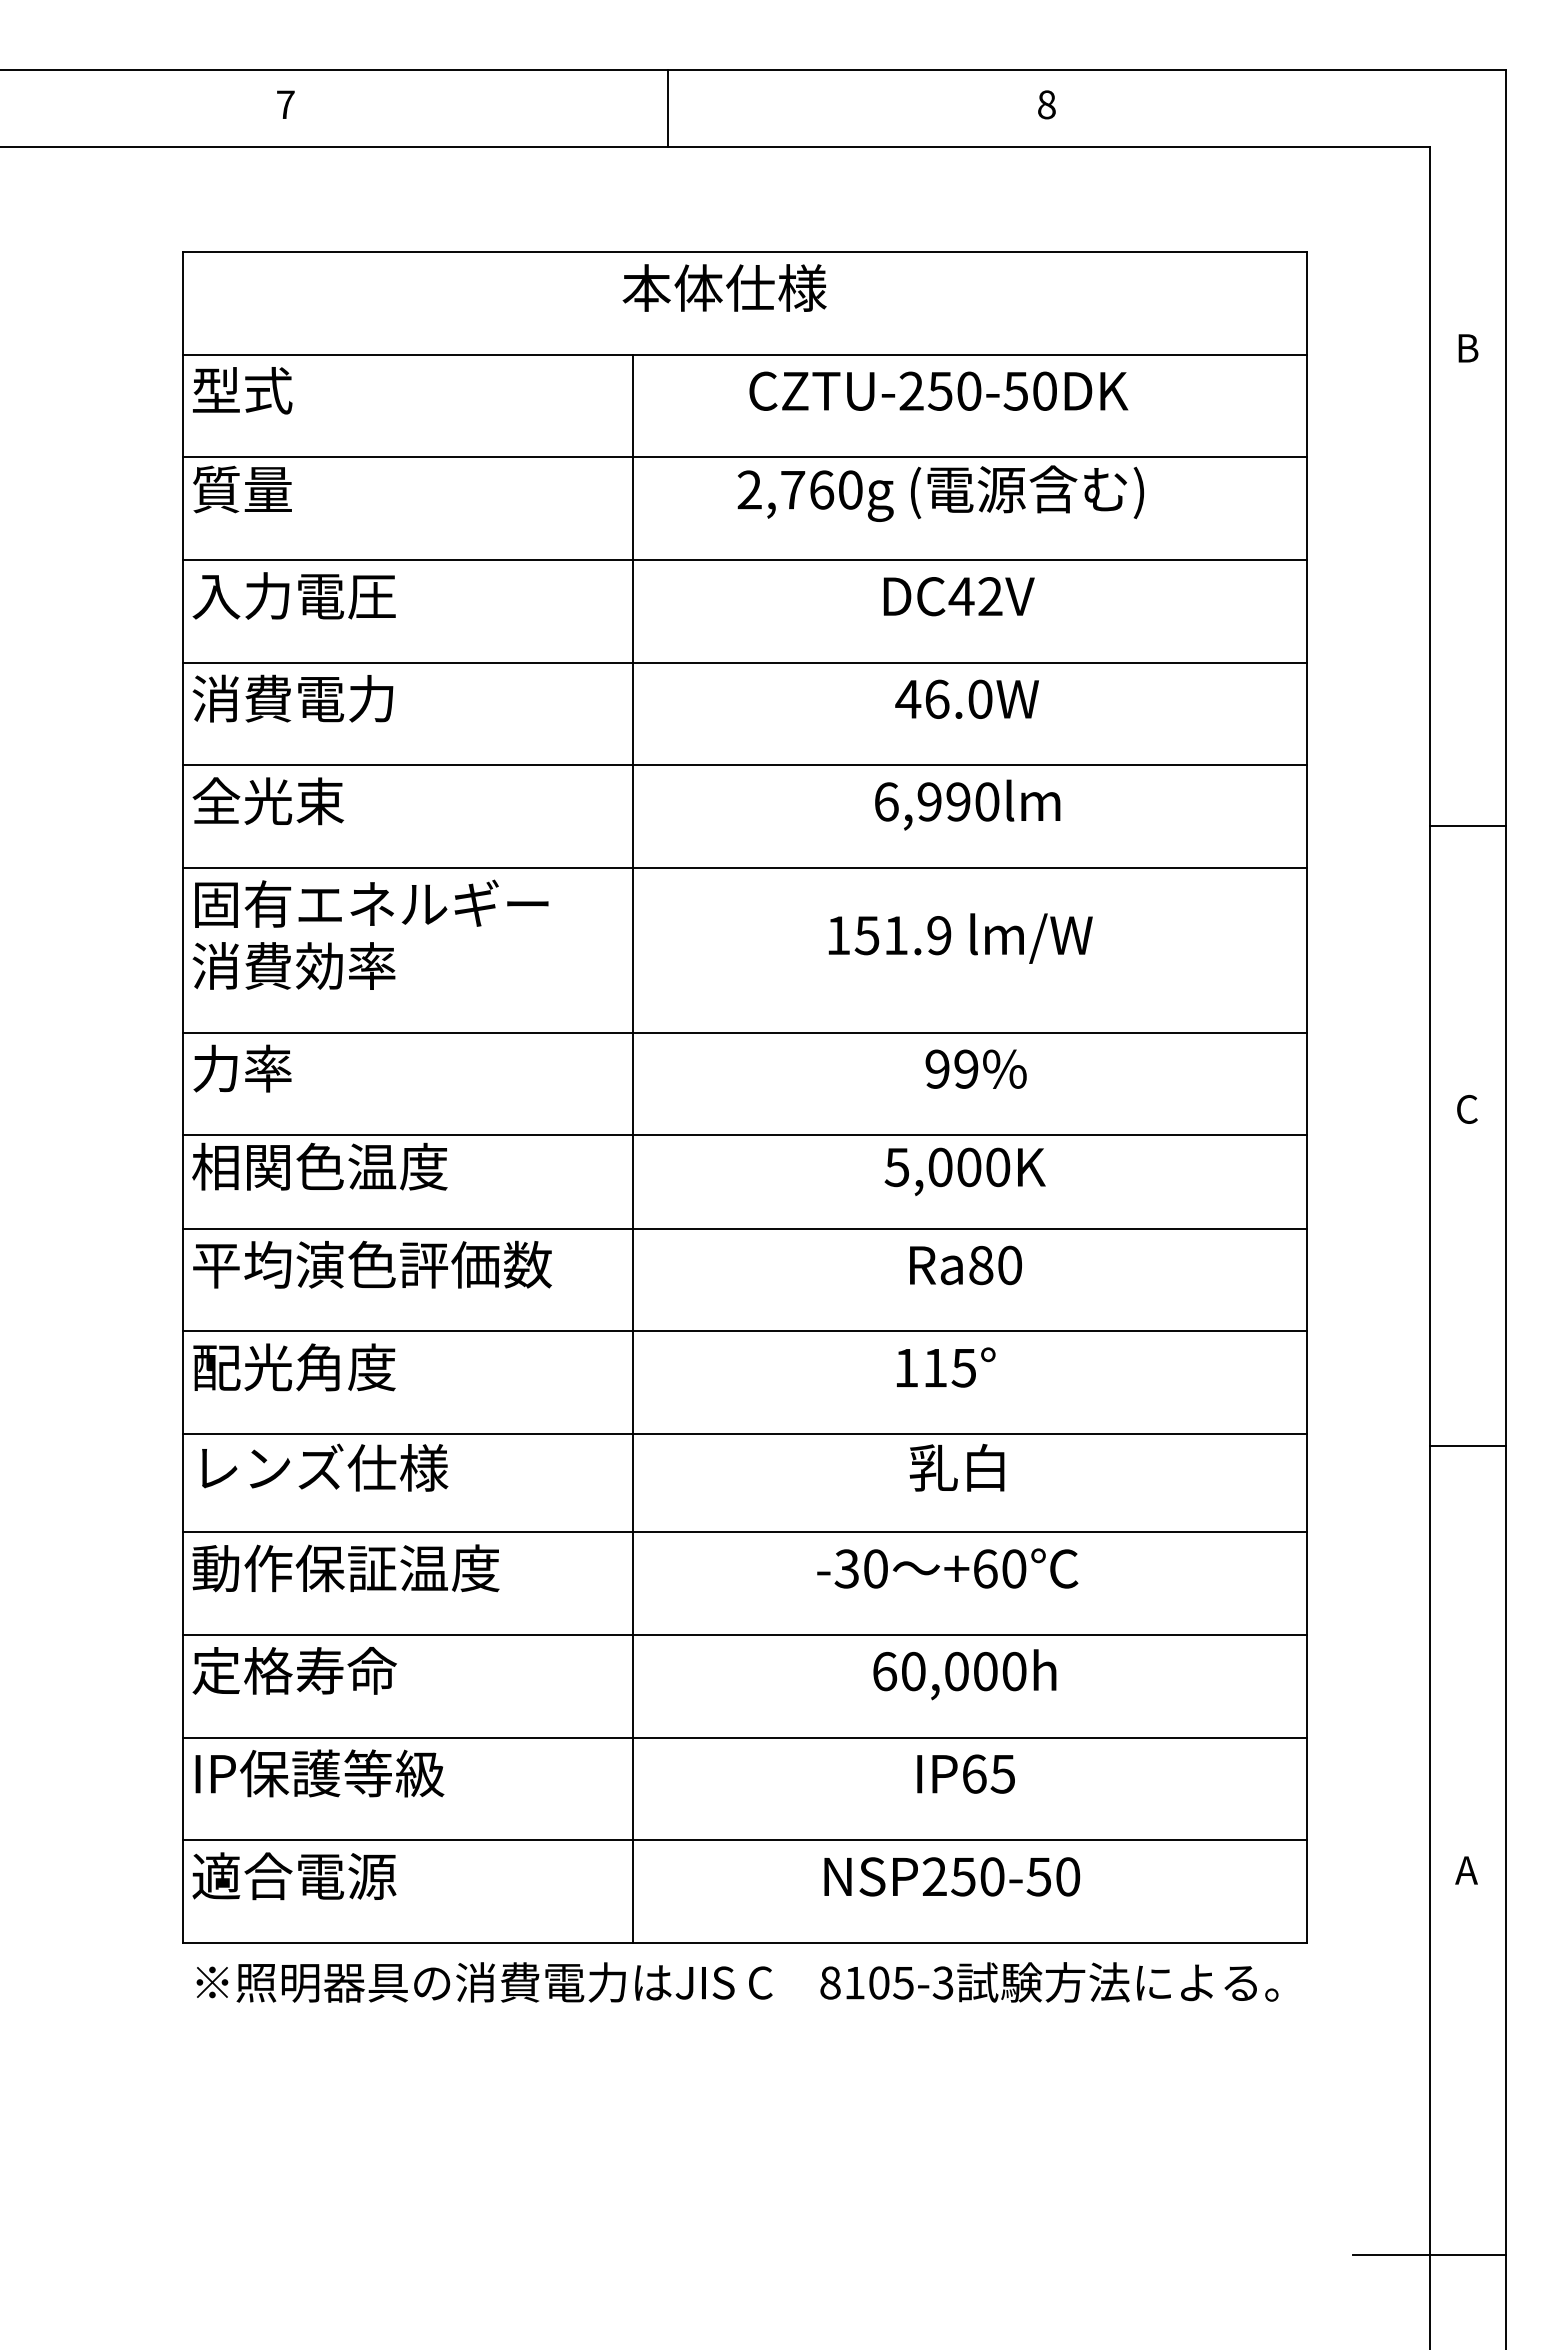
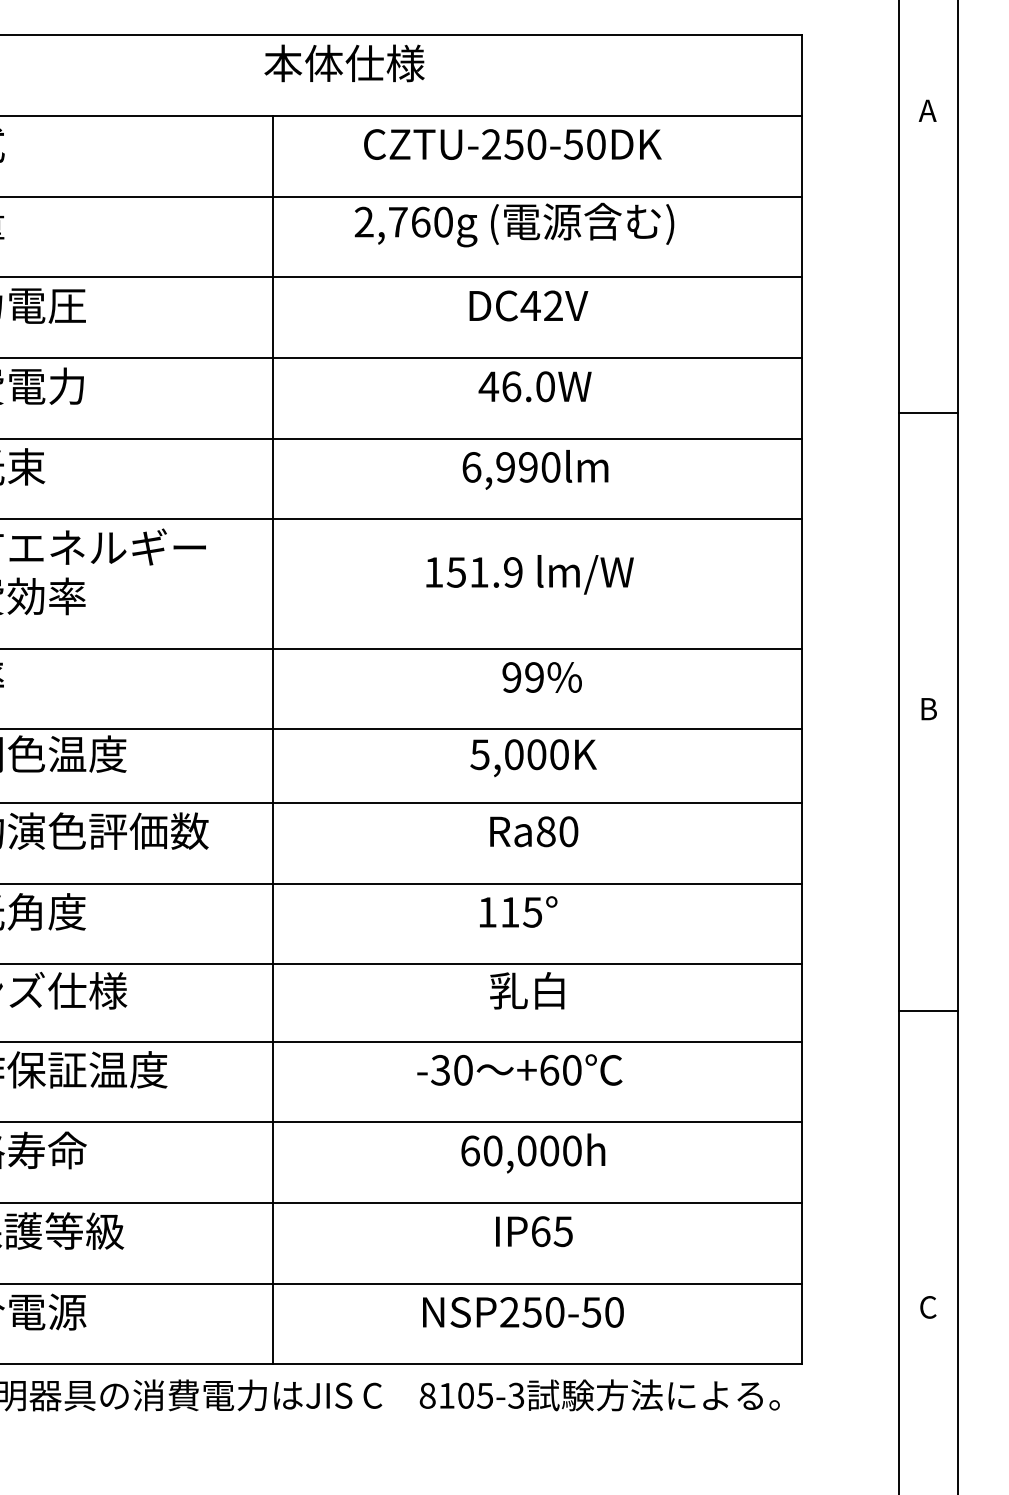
text: (1466, 348) -> (927, 110), B -> A
line: (1467, 825) -> (928, 412), moved
text: (1467, 1108) -> (928, 708), C -> B
line: (1467, 1445) -> (928, 1011), moved
text: (1466, 1870) -> (927, 1307), A -> C

